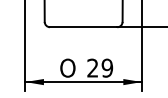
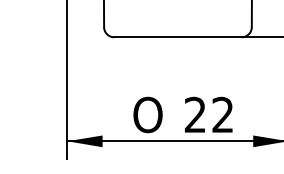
text: (107, 67) -> (223, 113), 29 -> 22

